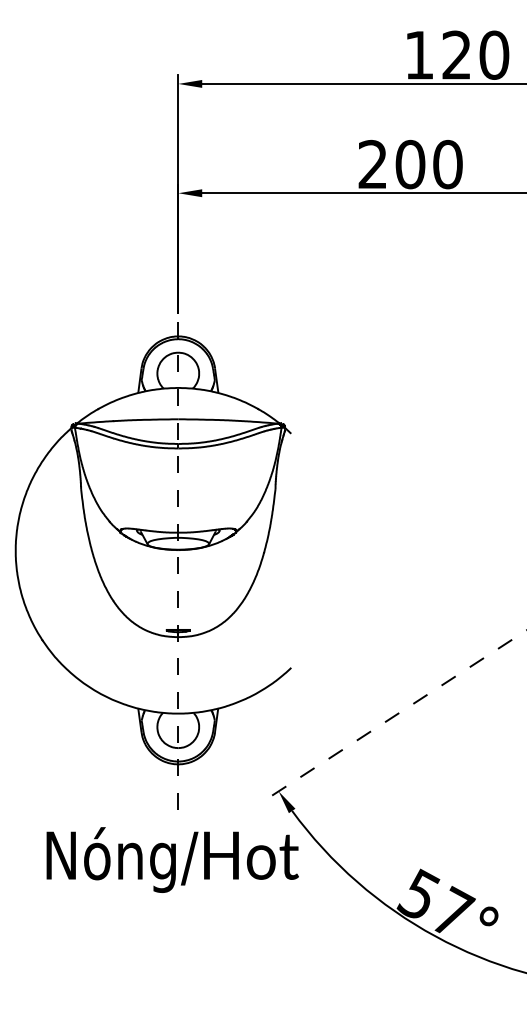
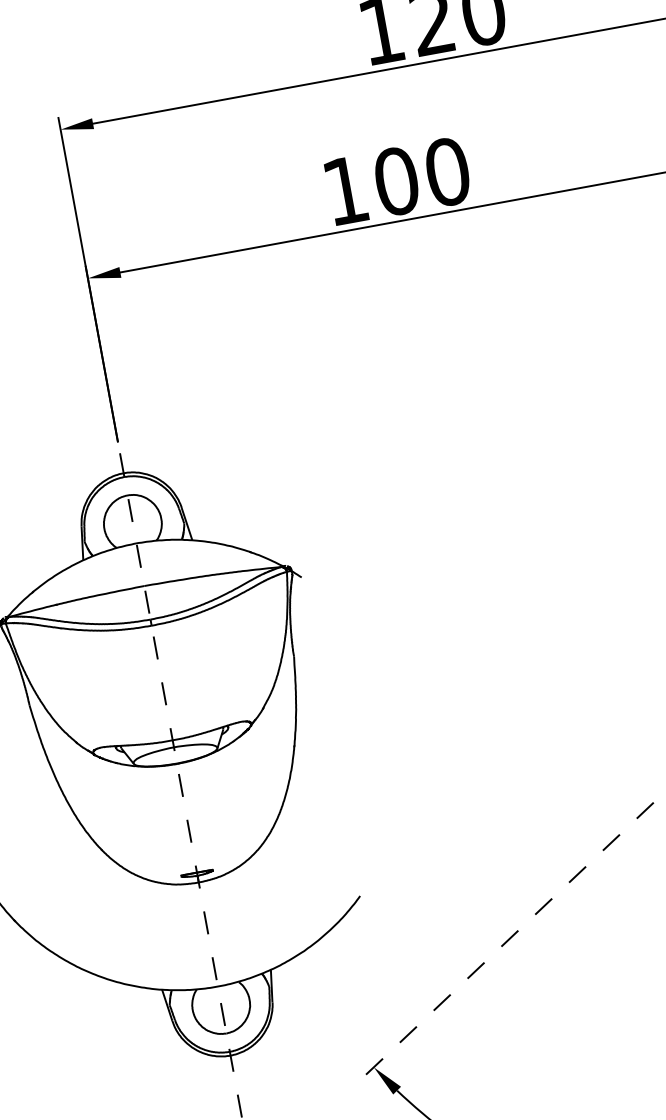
text: (372, 163) -> (344, 189), 200 -> 100

